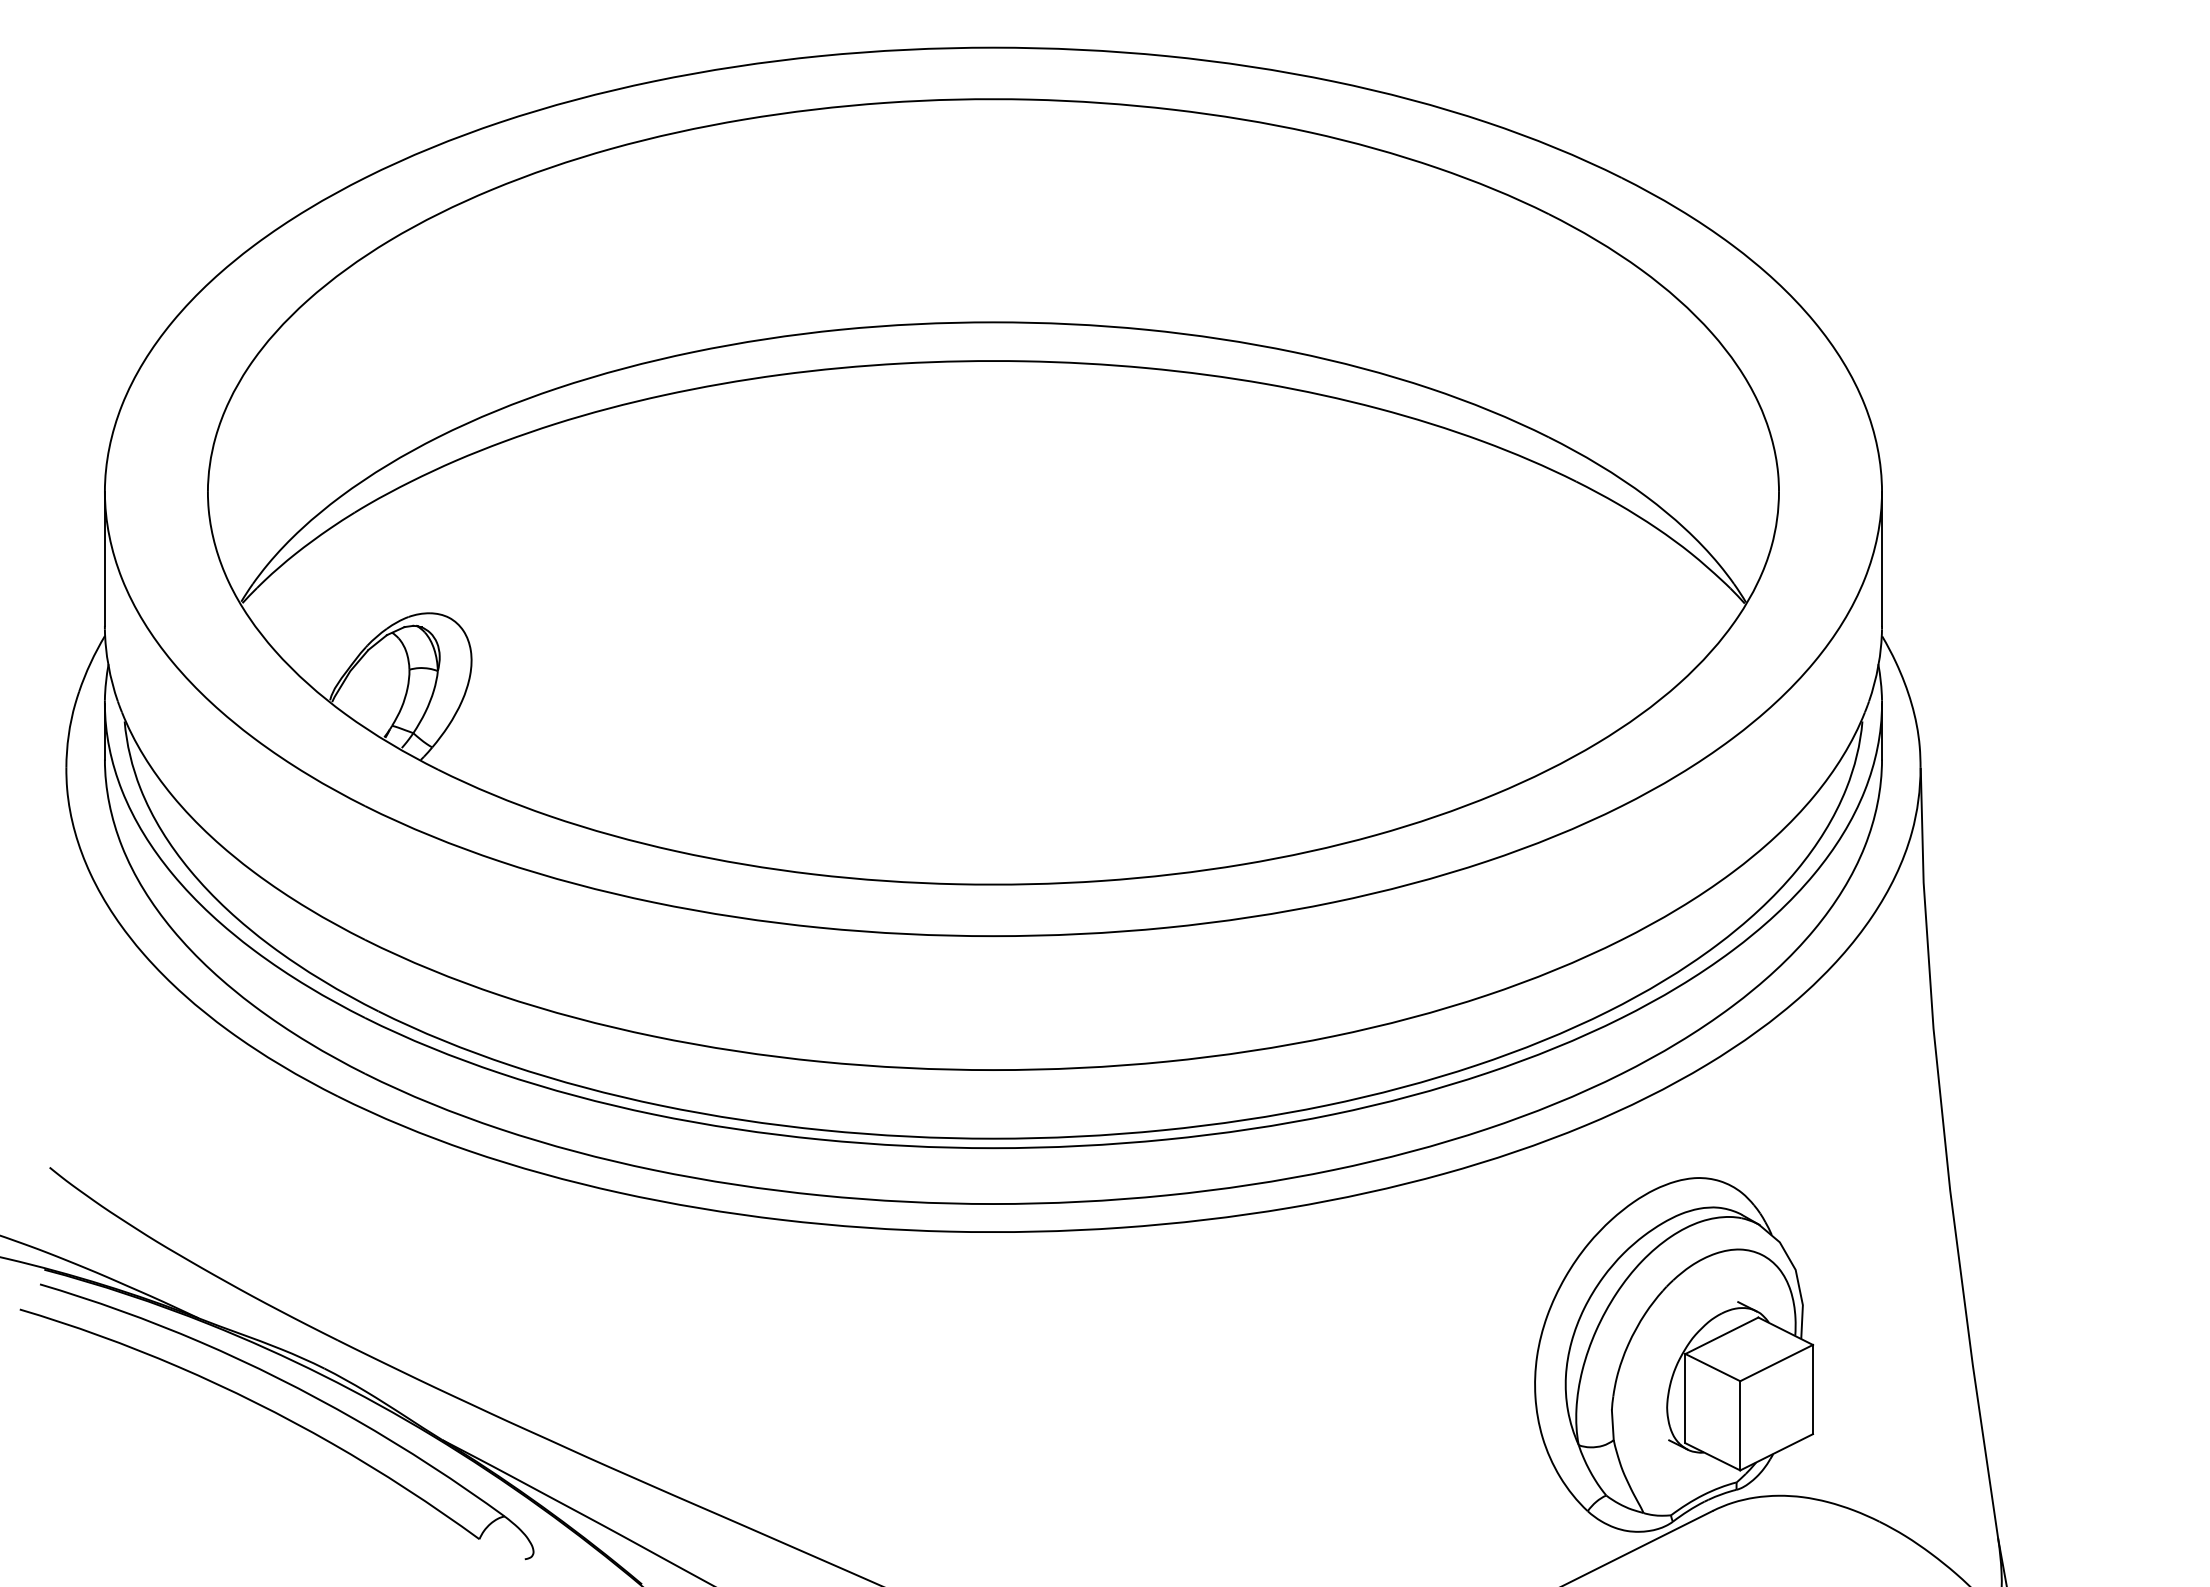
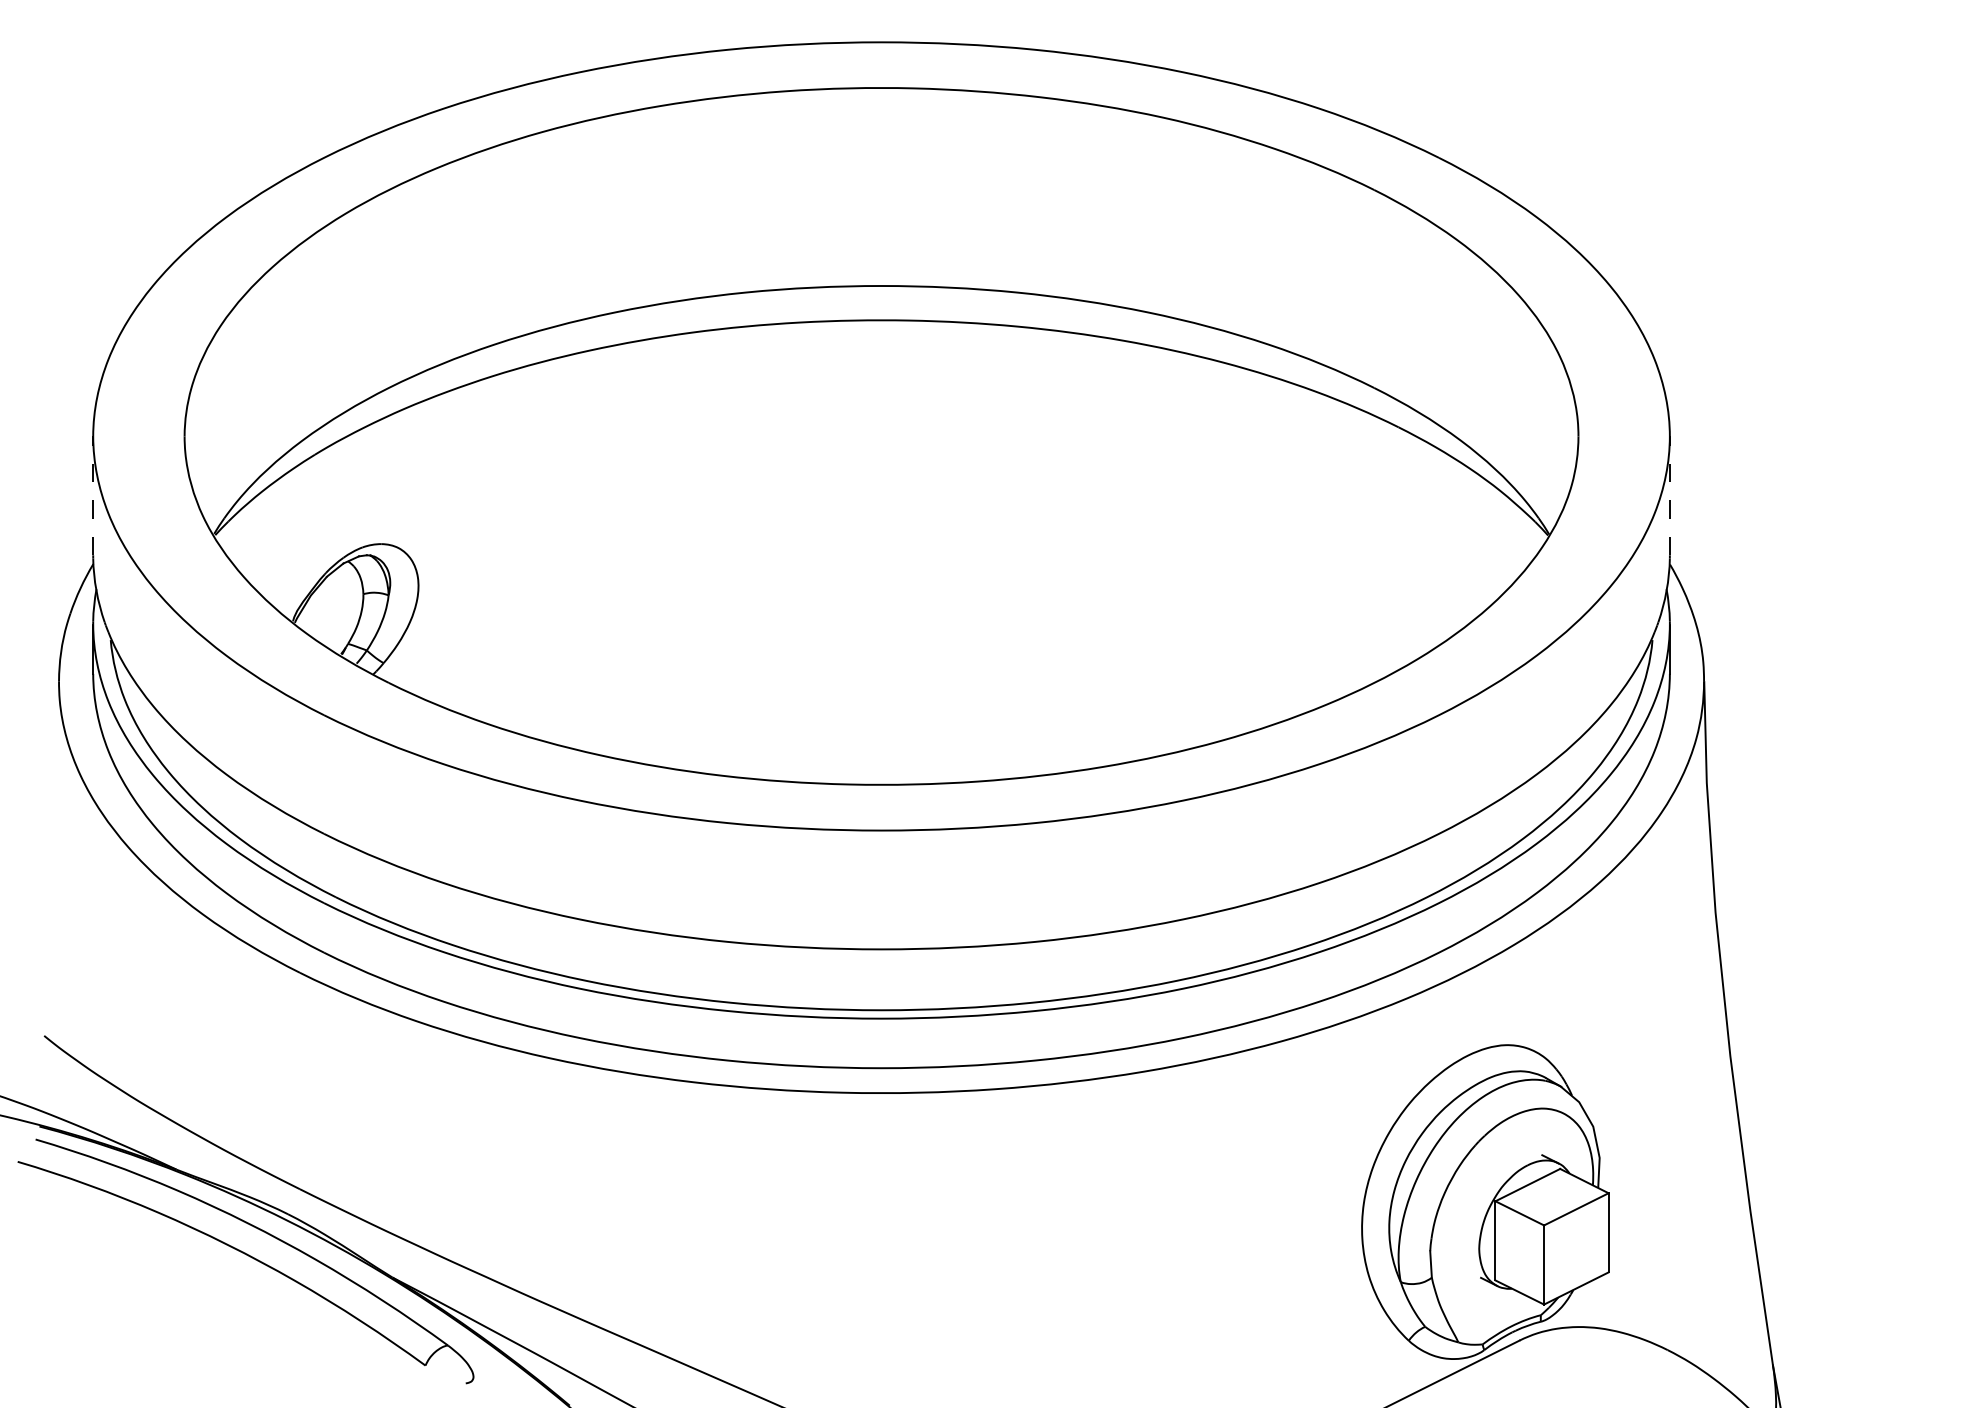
line: (104, 558) -> (92, 495), solid -> dashed
line: (1882, 558) -> (1670, 495), solid -> dashed

